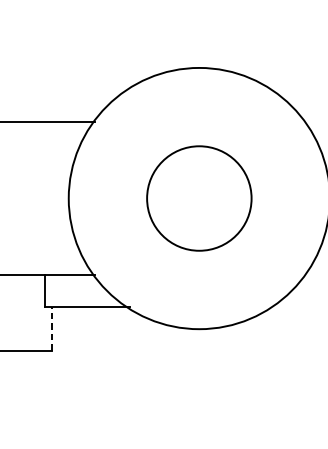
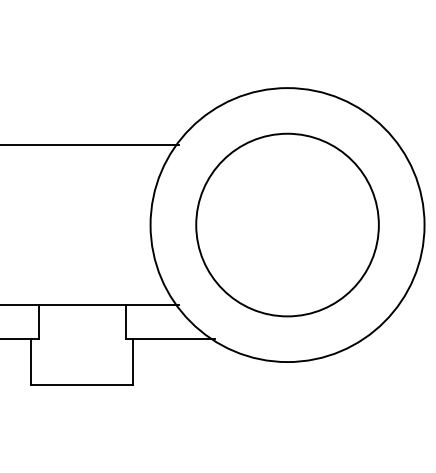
circle: (199, 198) -> (287, 224), size x1.67
line: (52, 329) -> (133, 362), dashed -> solid

